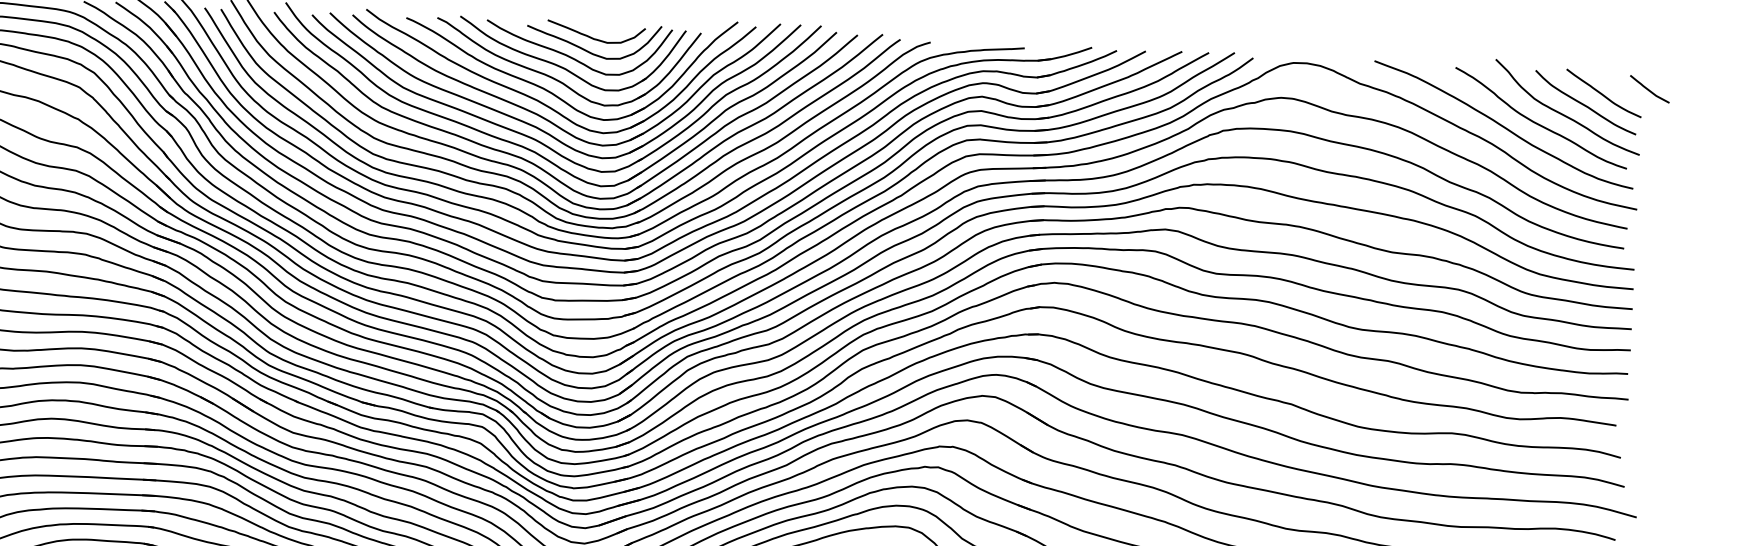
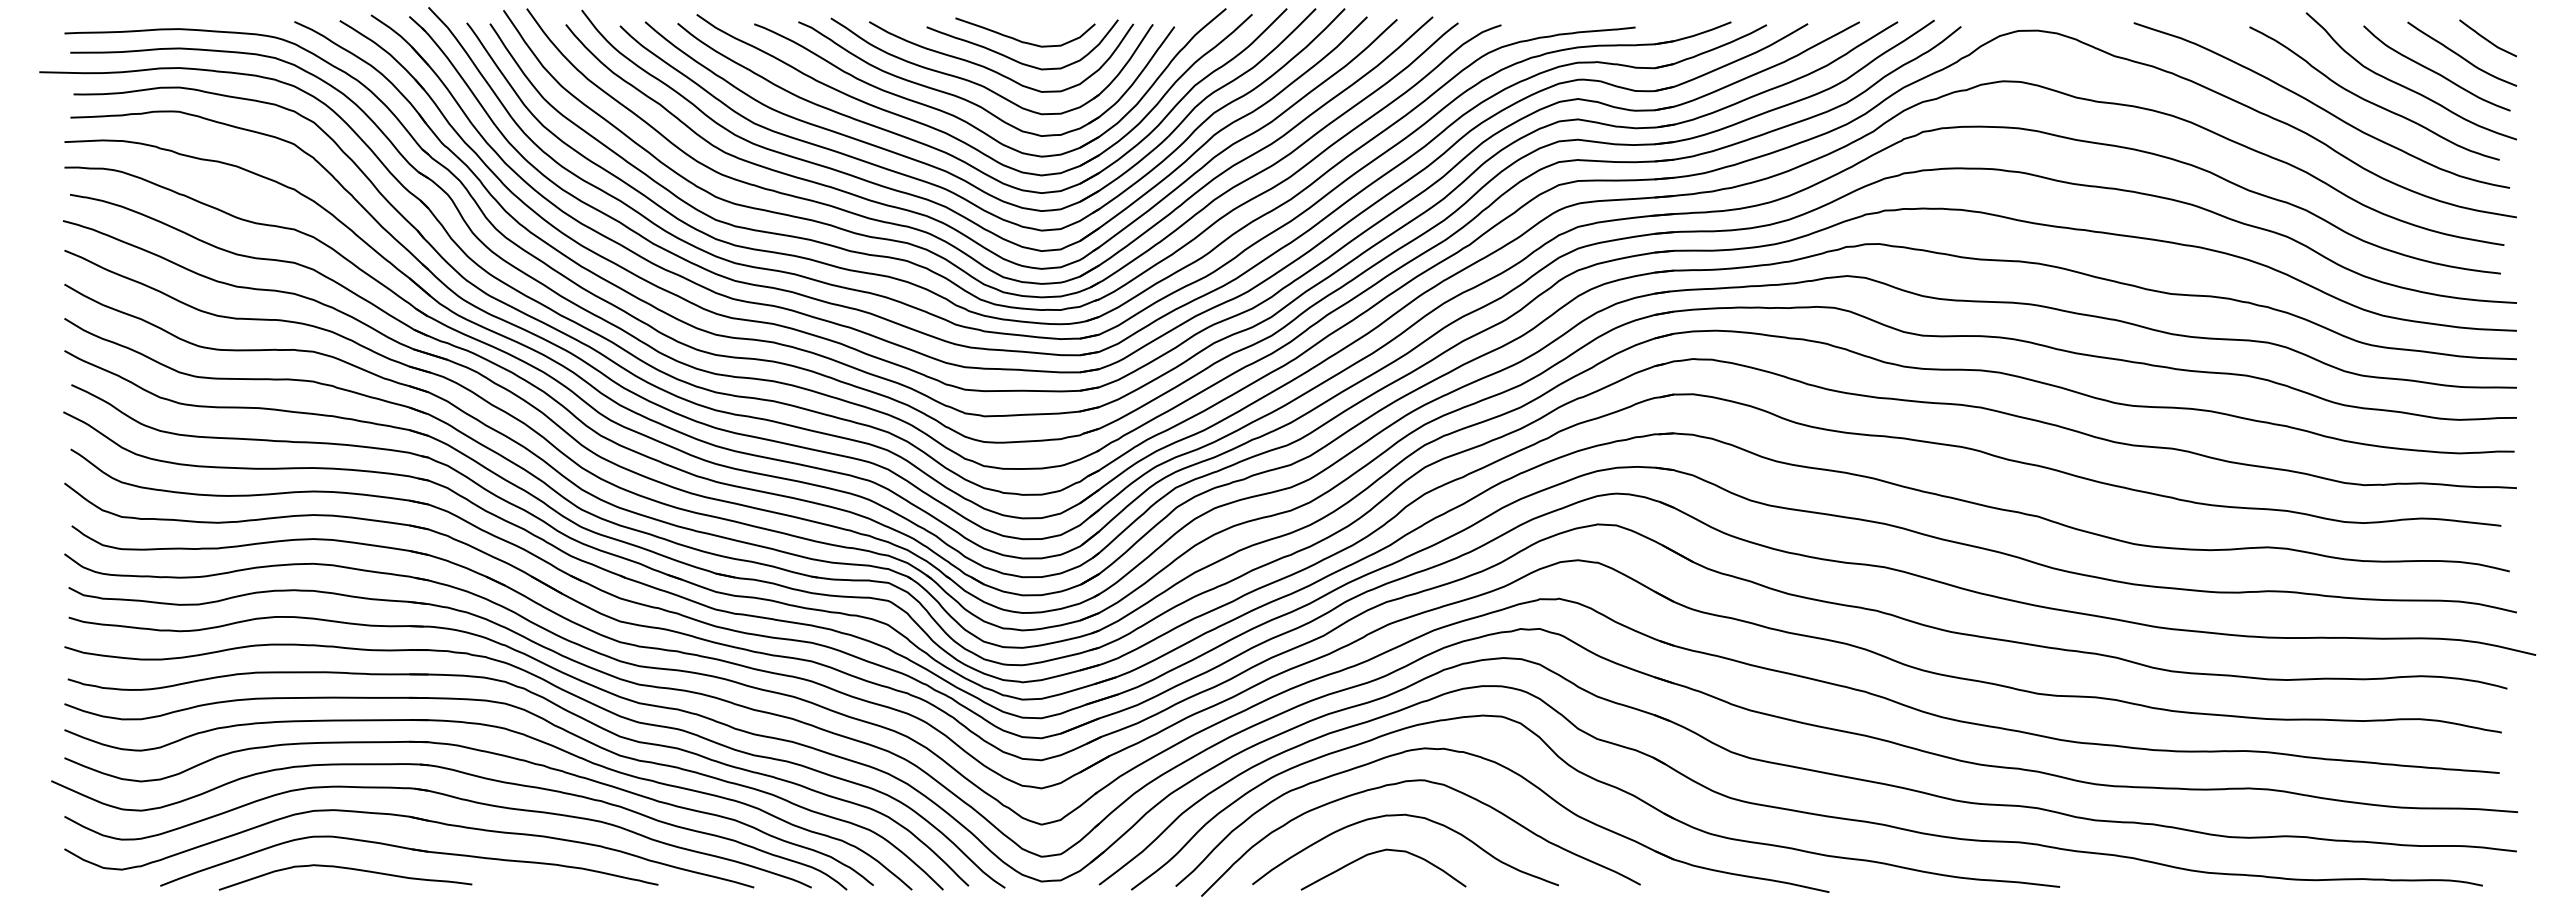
curve: (1650, 90) -> (2488, 39), moved

